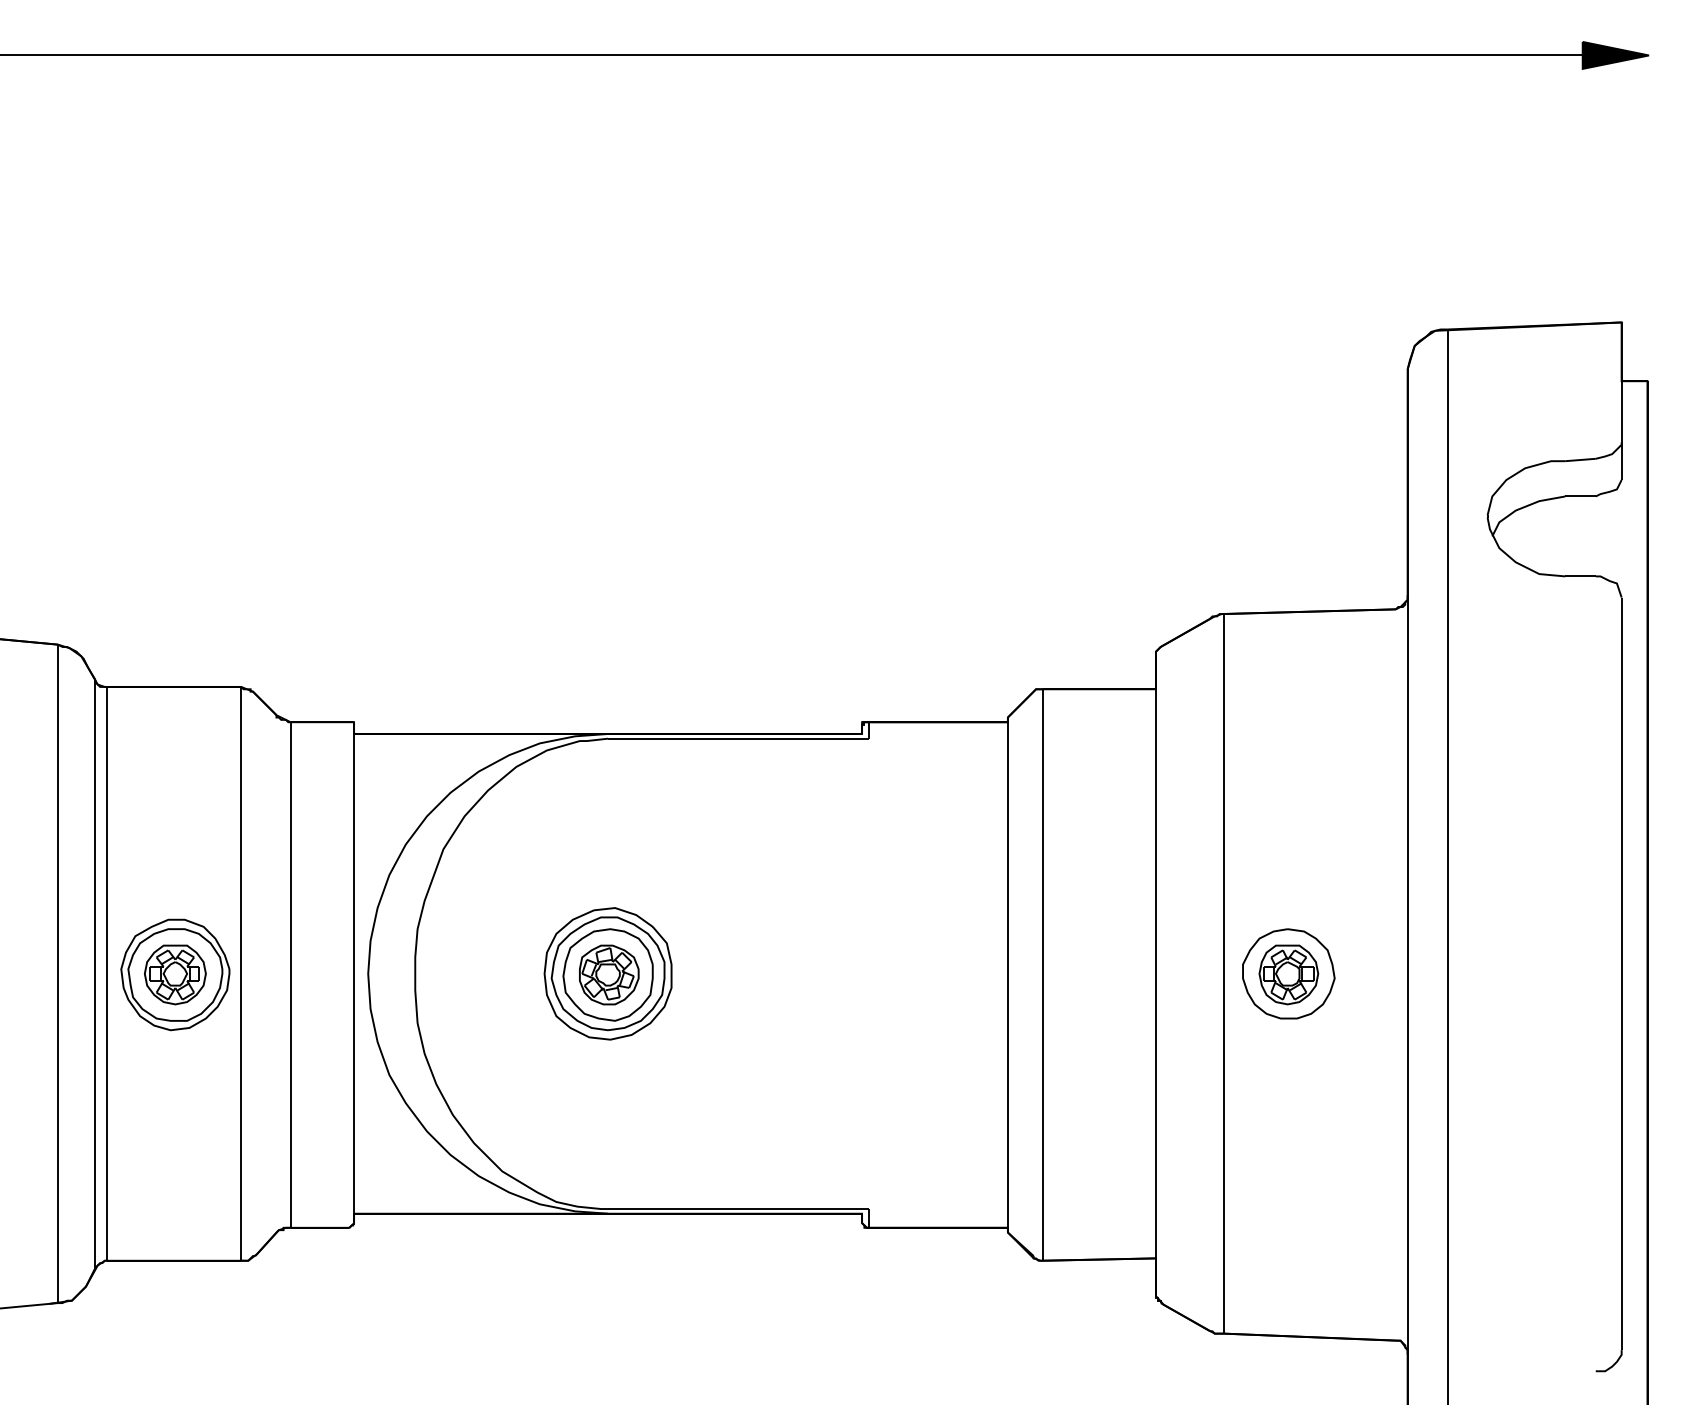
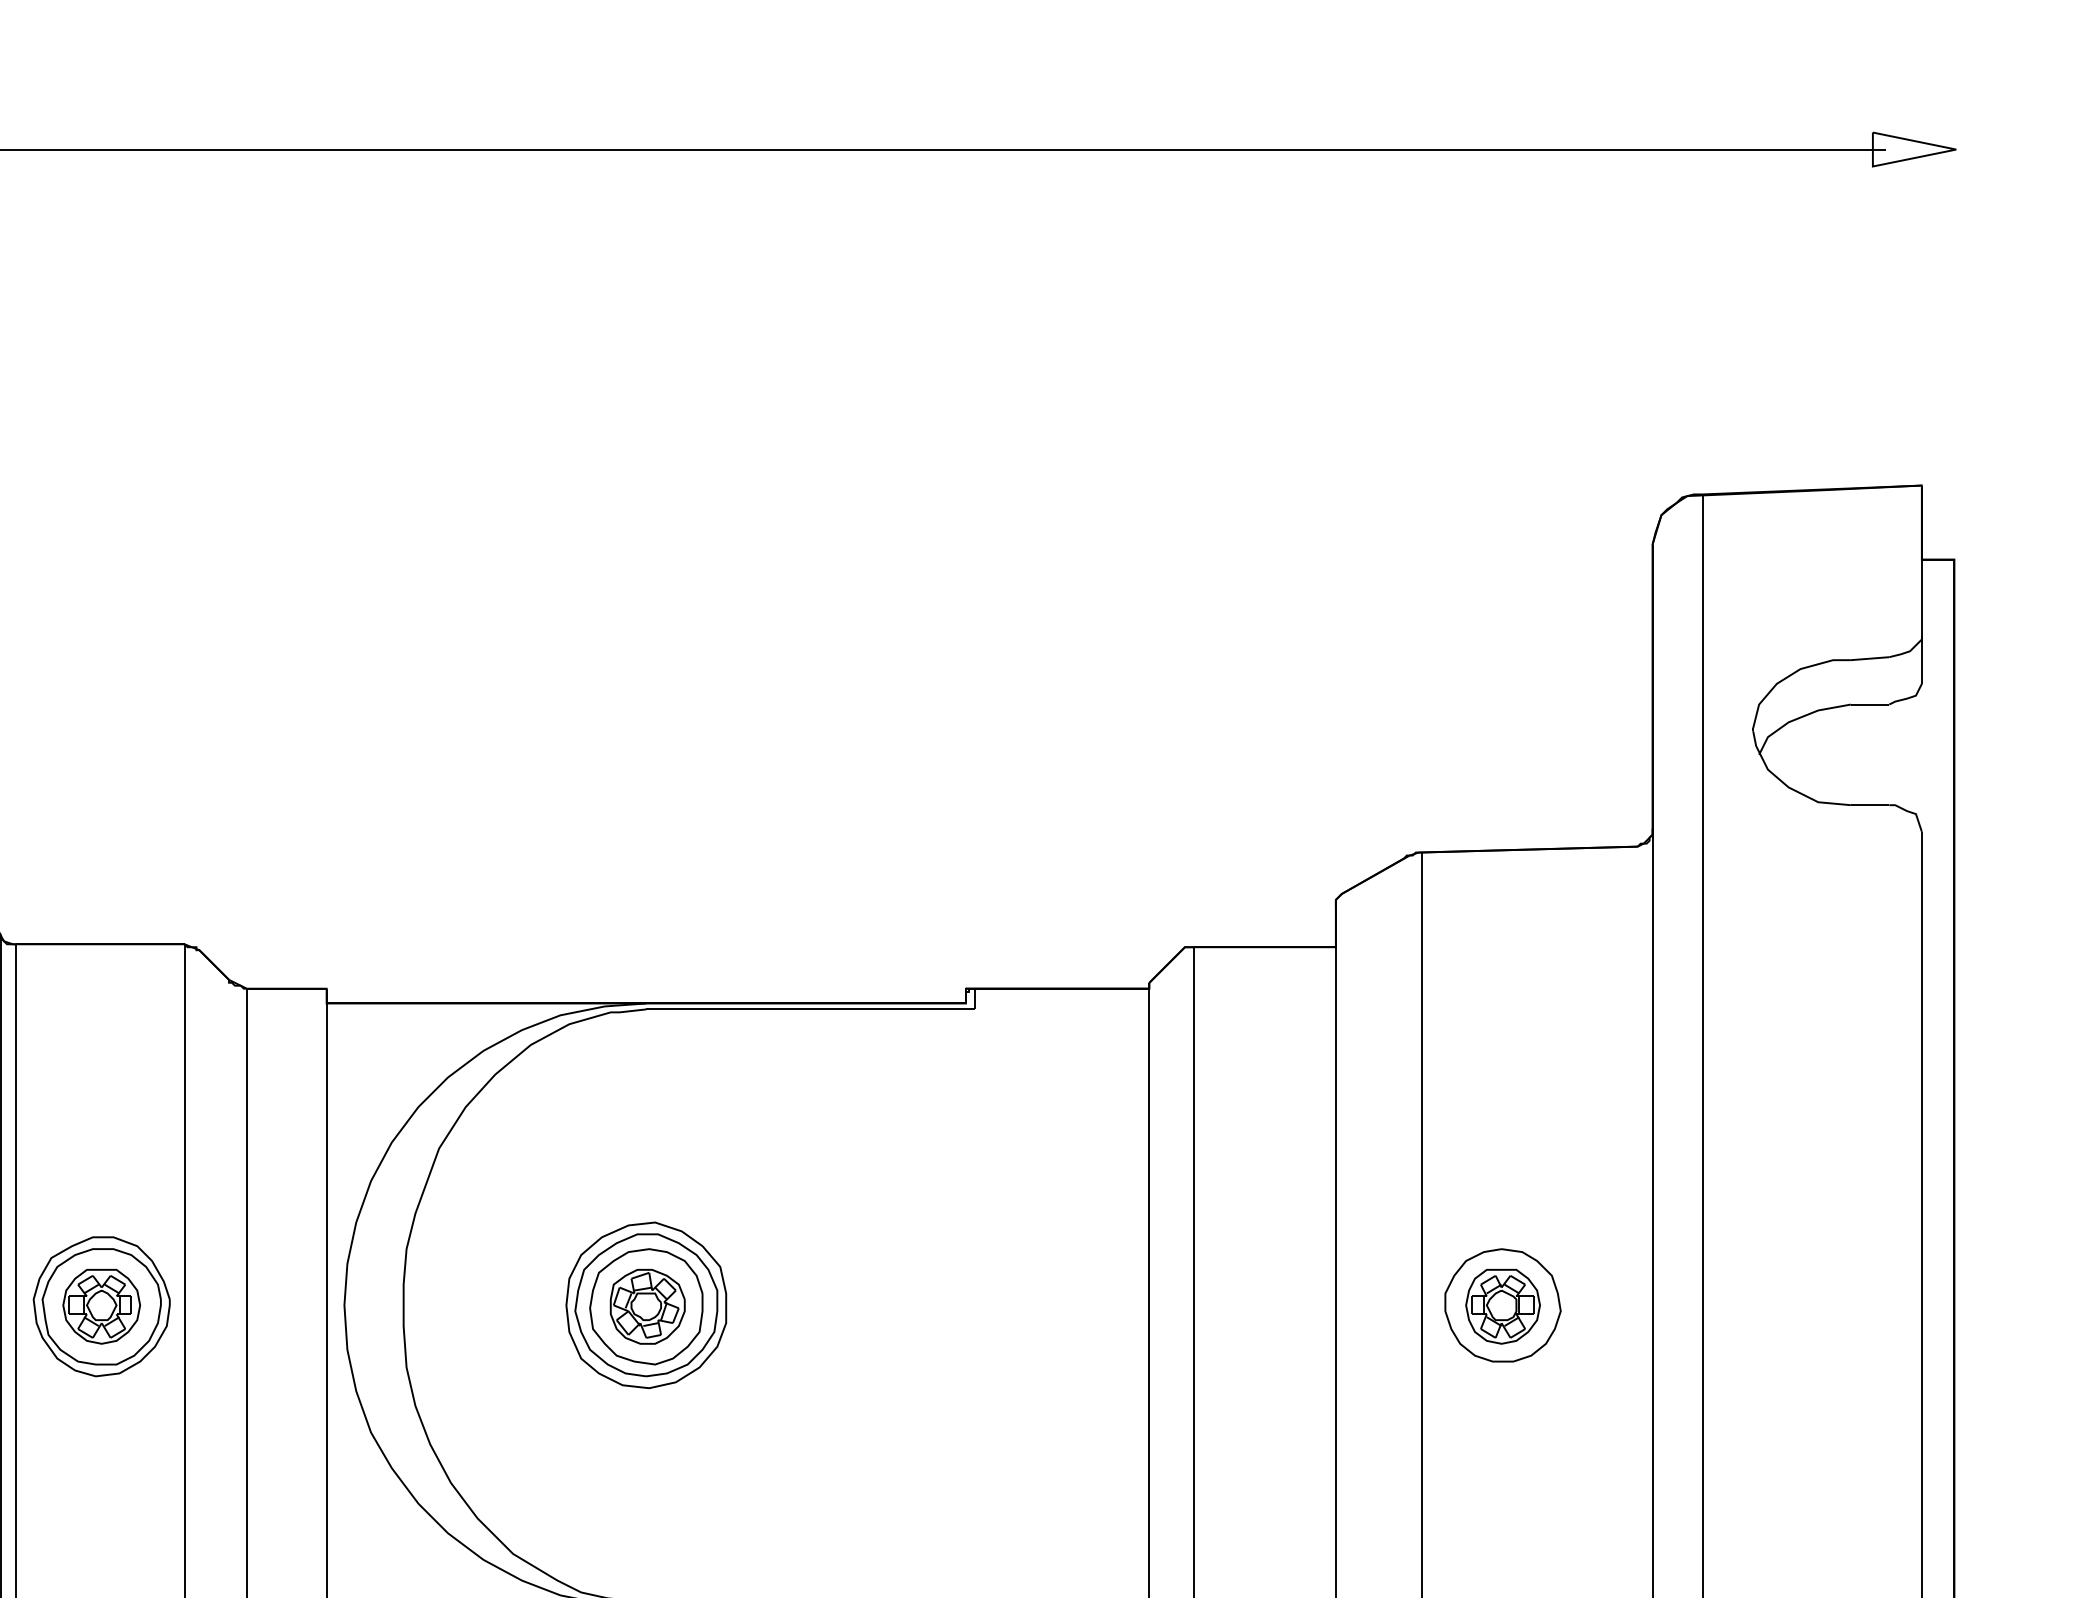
fill: (1615, 54) -> (1914, 148), removed

